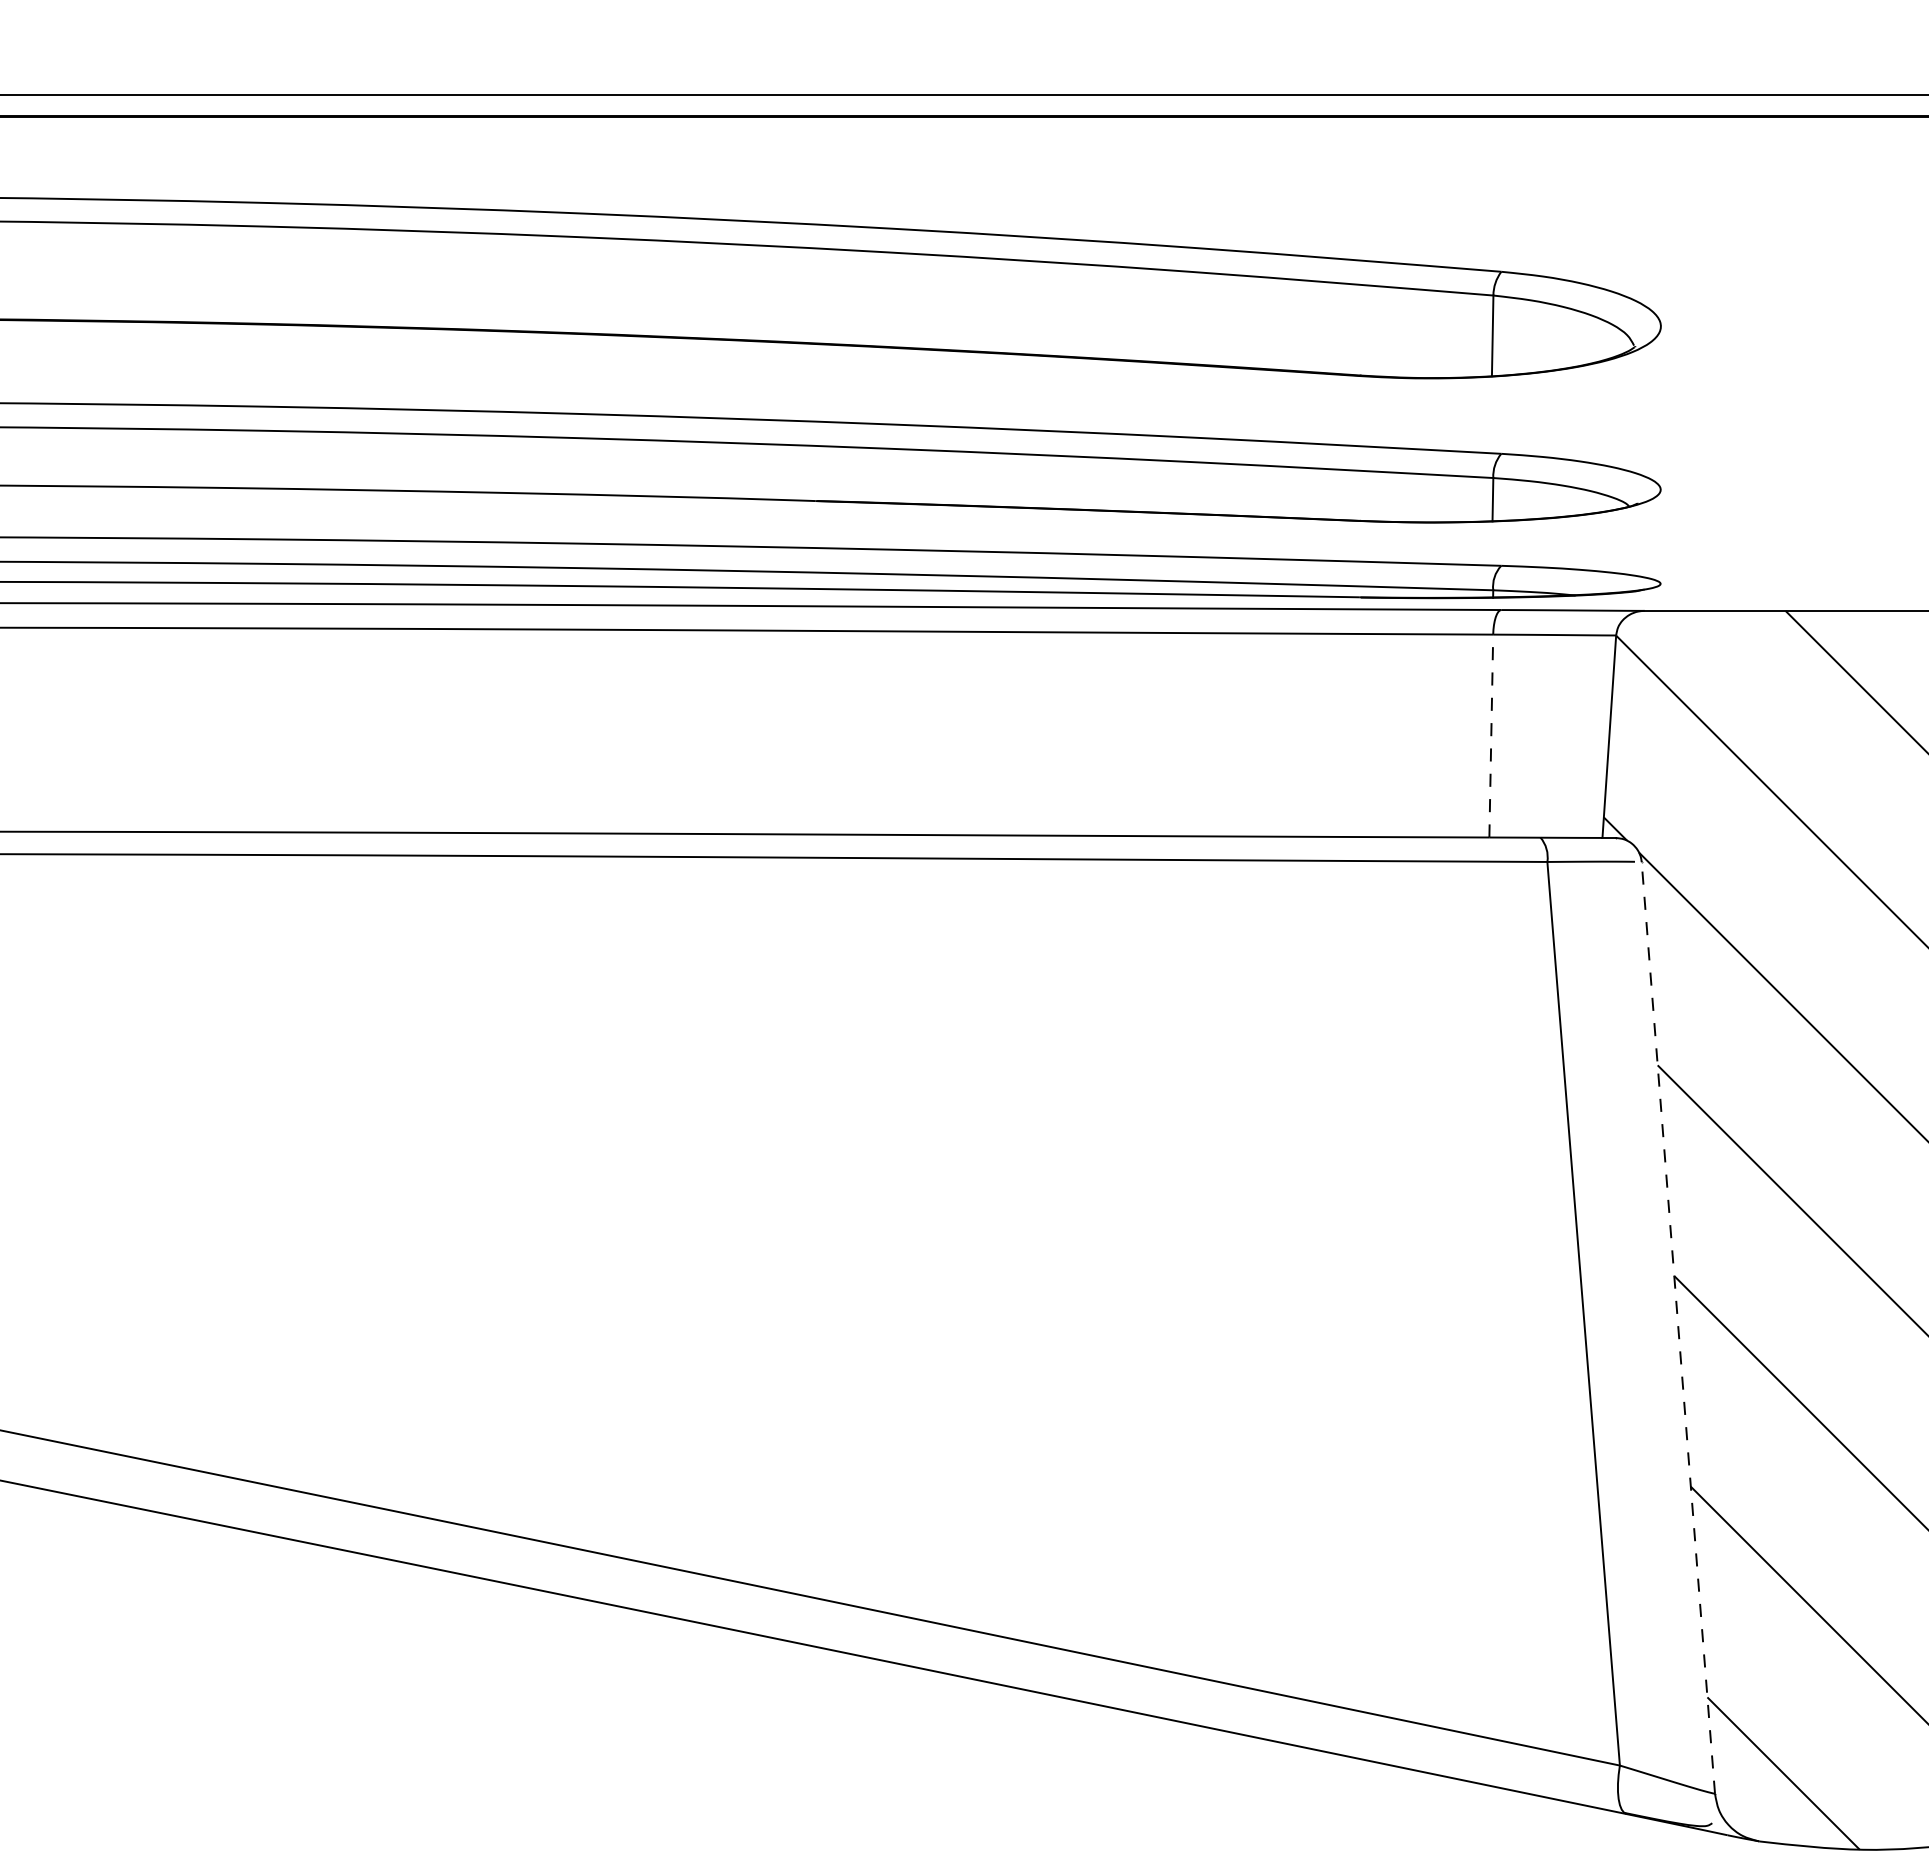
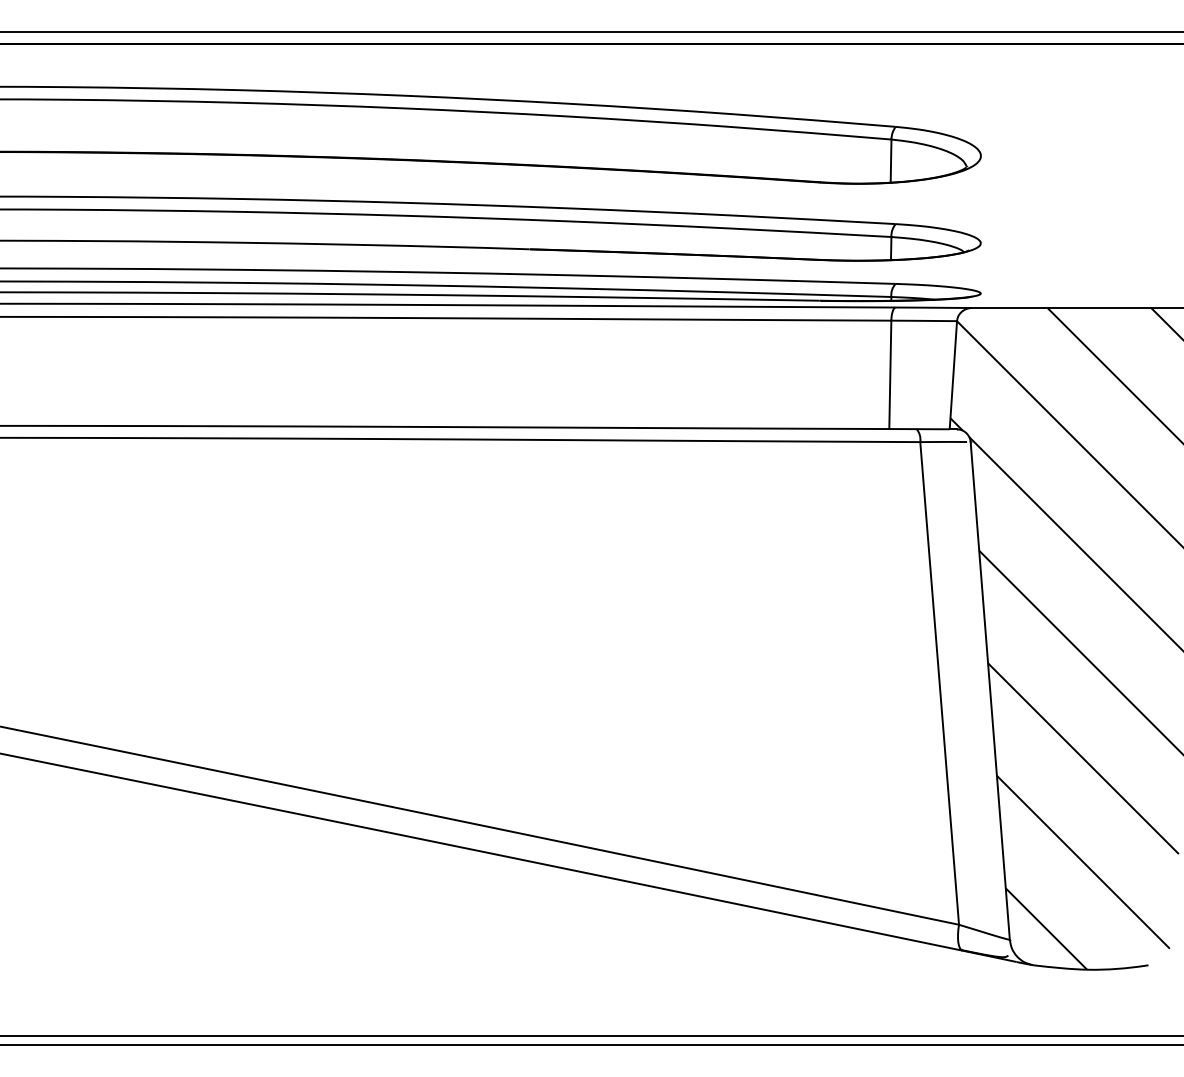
line: (1491, 735) -> (890, 374), dashed -> solid
line: (1678, 1328) -> (990, 691), dashed -> solid

